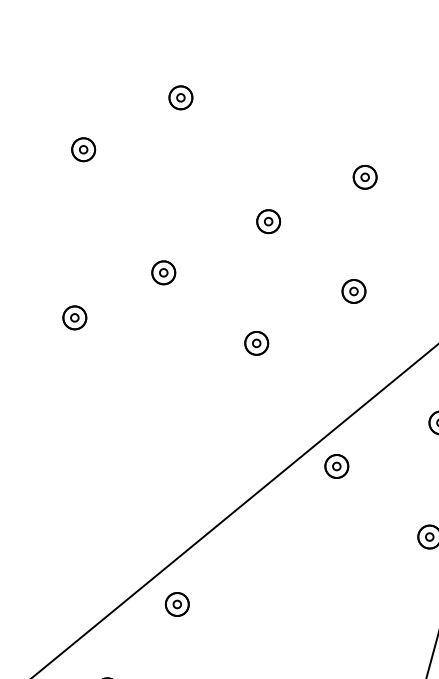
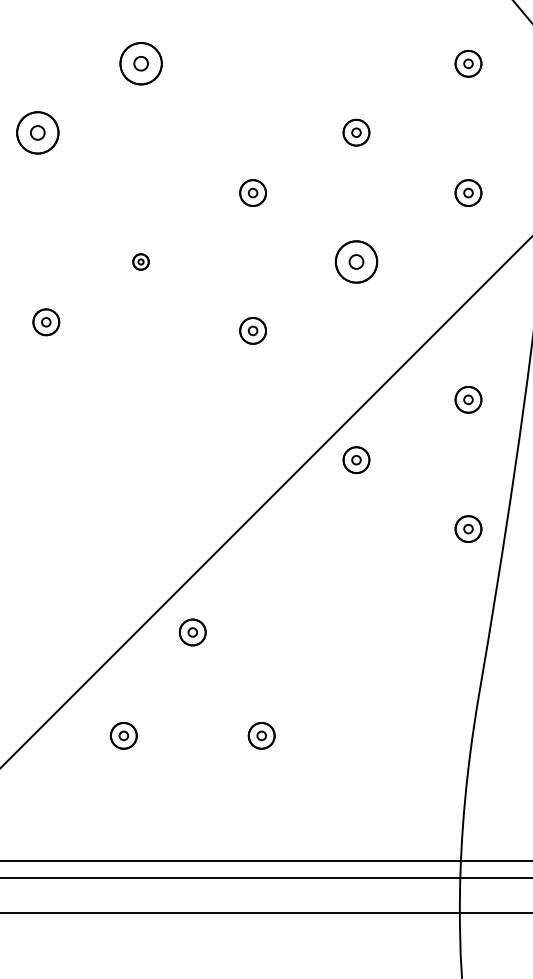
part: (180, 97) -> (140, 63), size x1.6
part: (83, 149) -> (37, 132), size x1.6
part: (163, 272) -> (140, 261), size x0.6
part: (354, 291) -> (356, 261), size x1.6

